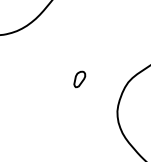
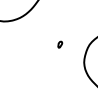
part: (80, 78) -> (60, 44), size x0.62

